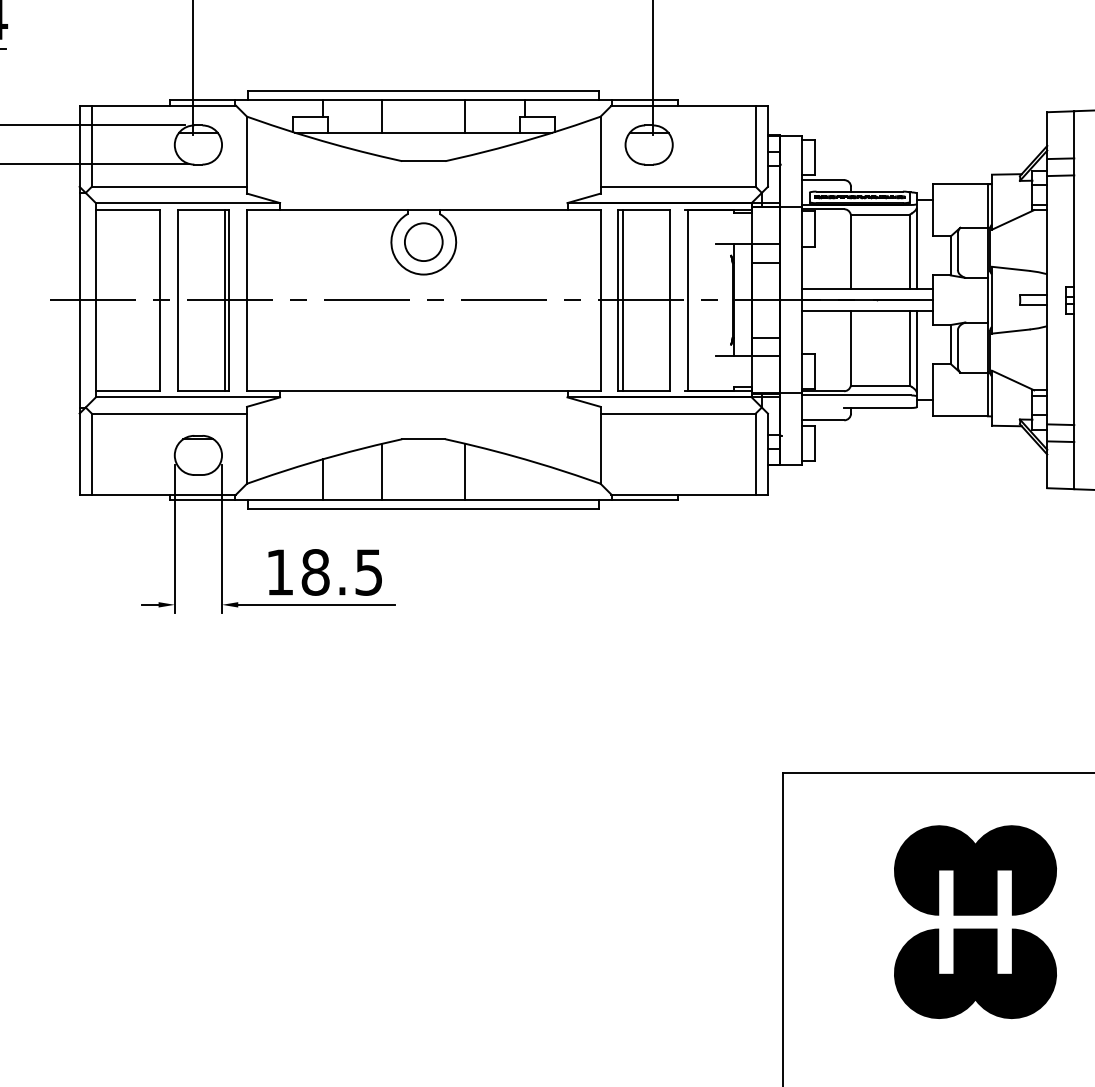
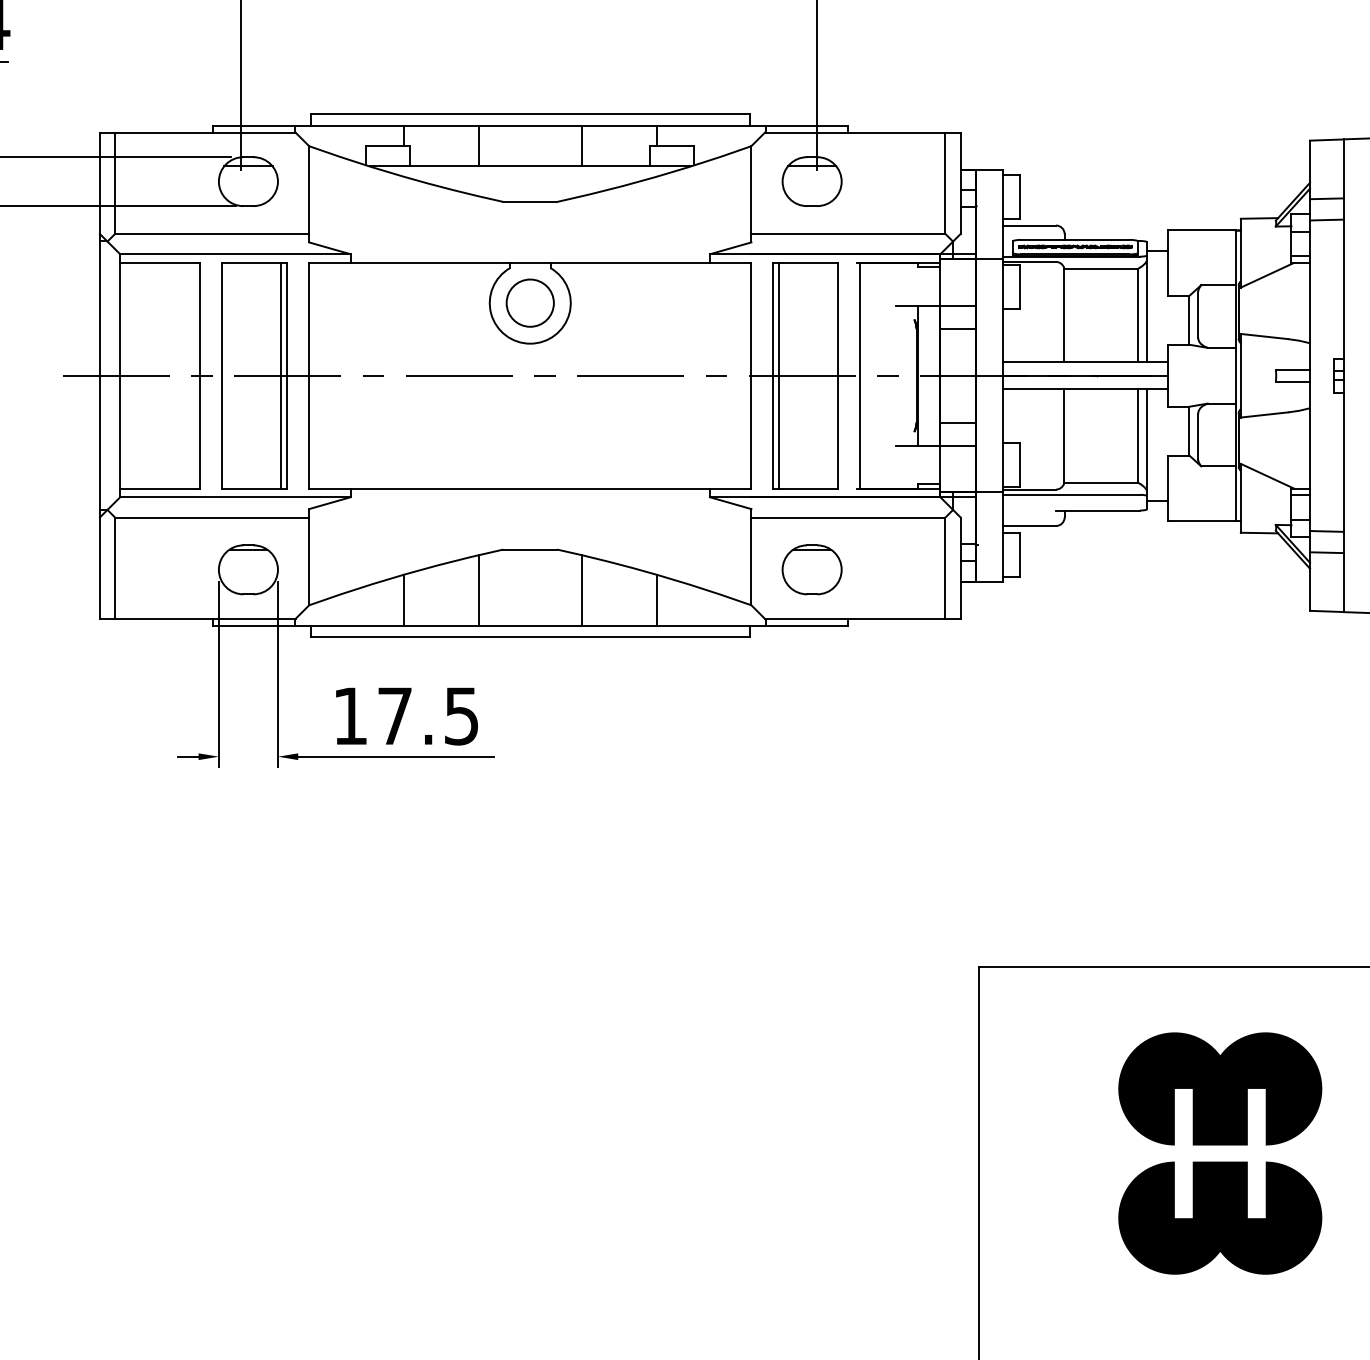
part: (648, 455) -> (811, 569), added
line: (524, 479) -> (656, 599), added
text: (315, 571) -> (394, 715), 18.5 -> 17.5

